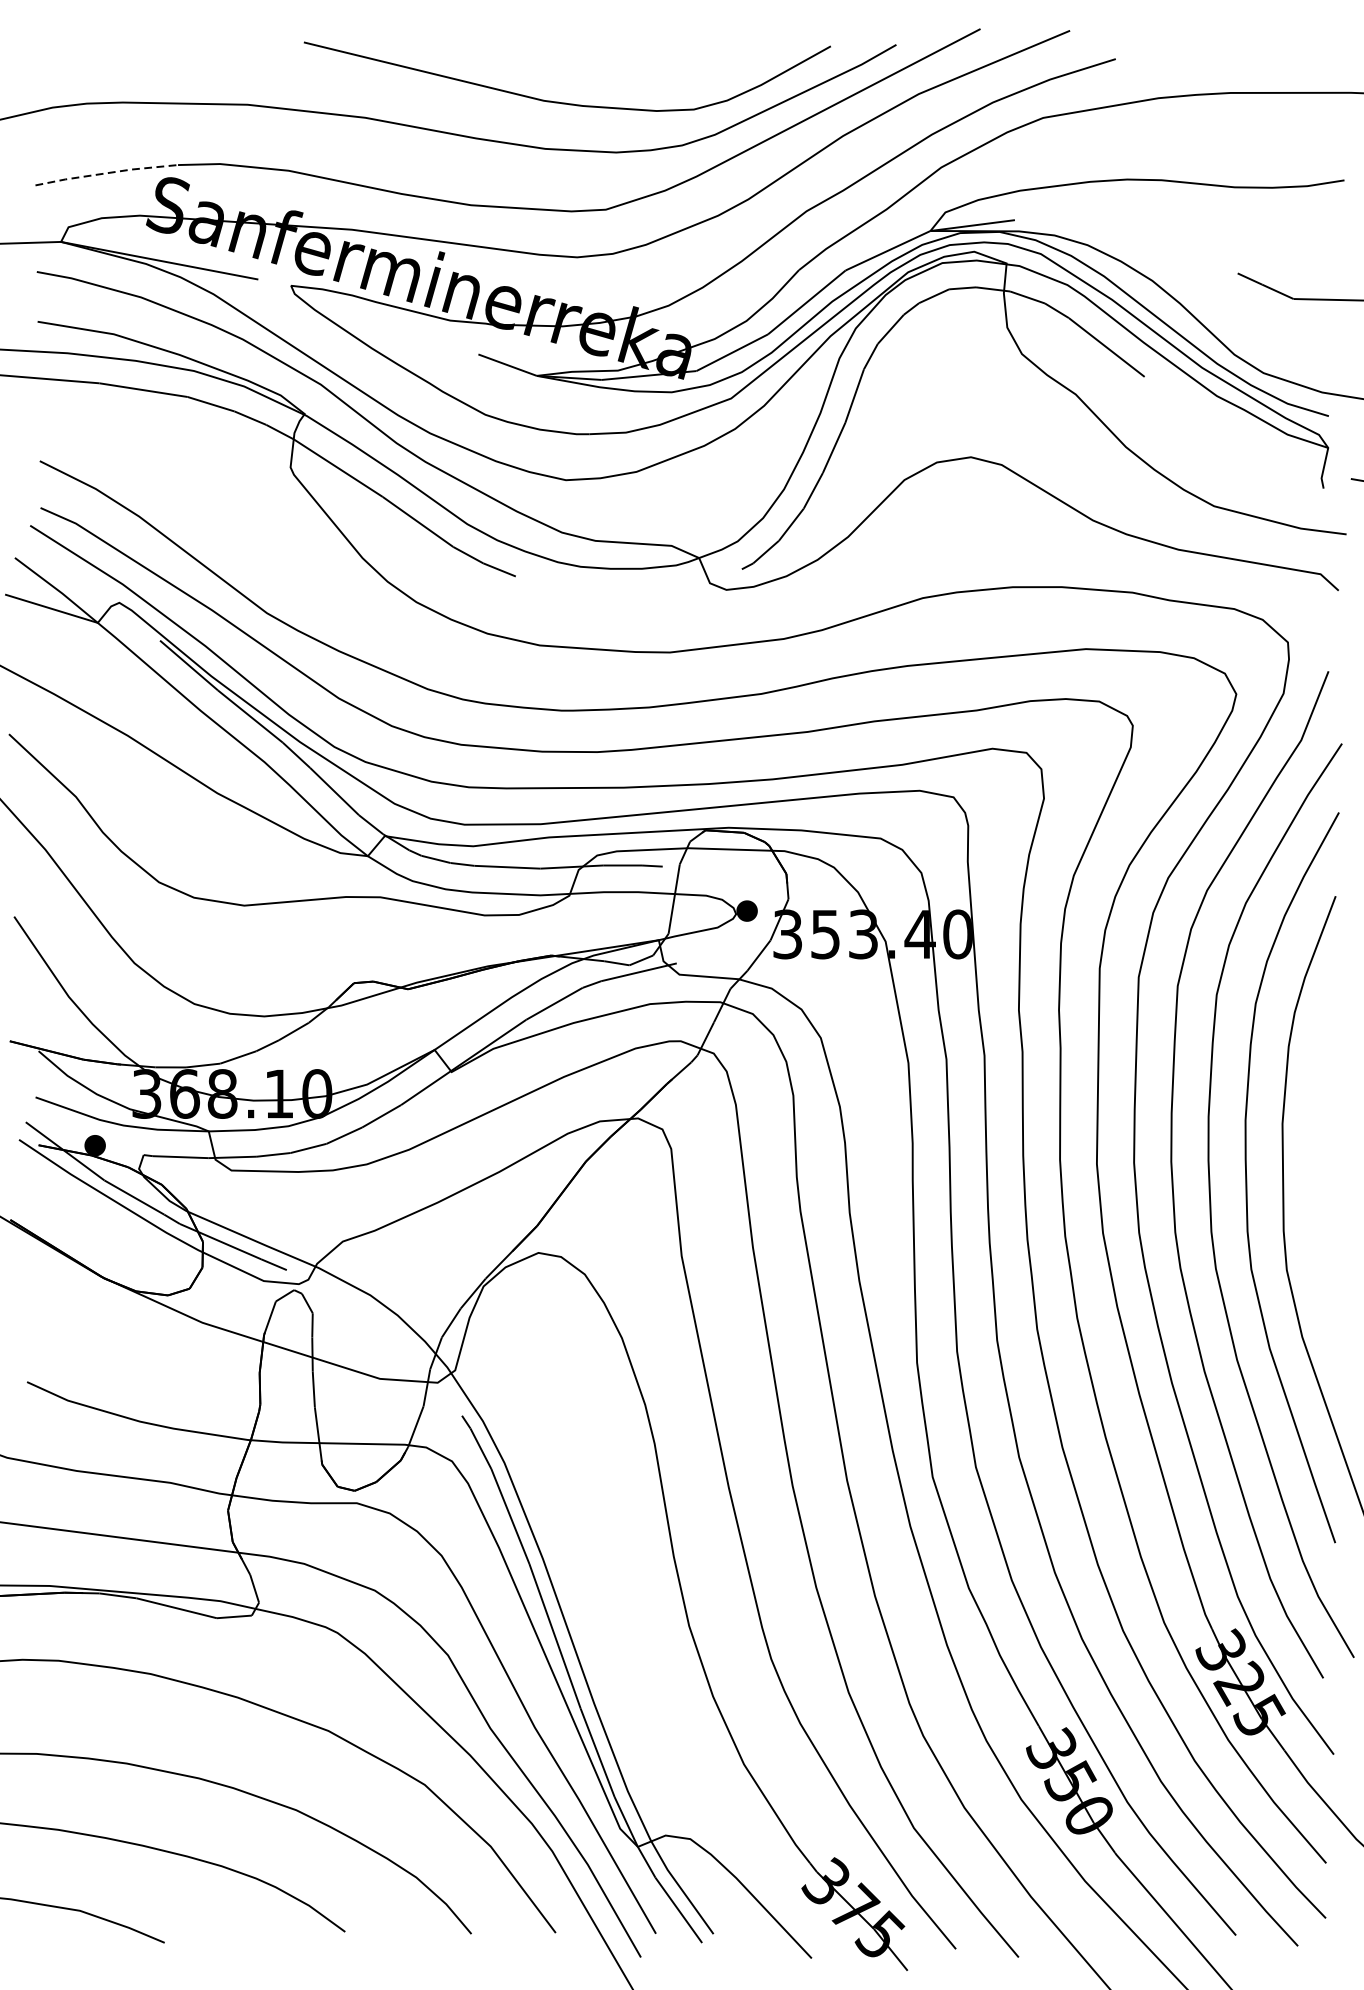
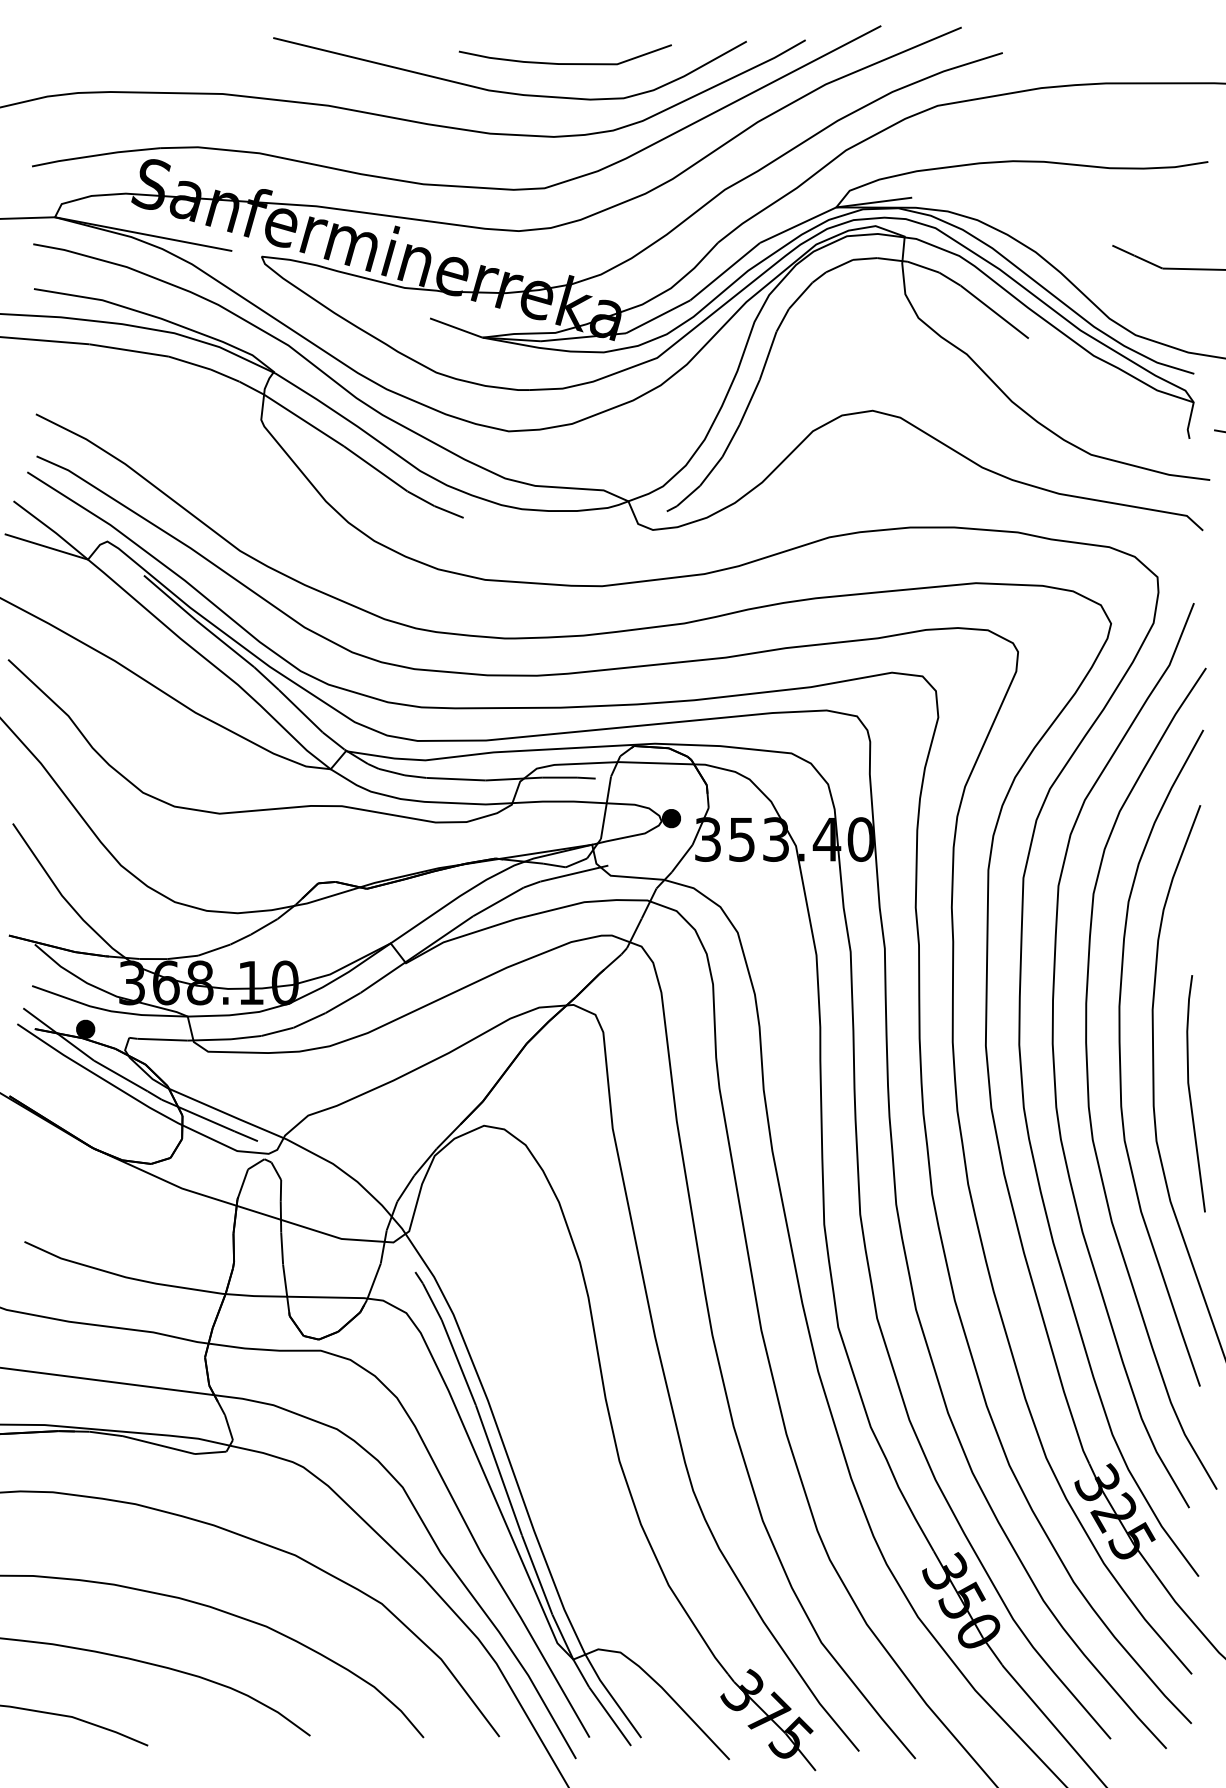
curve: (628, 70) -> (564, 63), added
line: (107, 173) -> (96, 155), dashed -> solid
line: (1324, 1217) -> (1190, 1093), added

